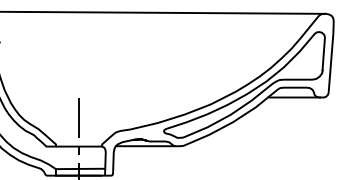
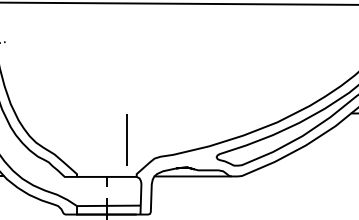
line: (78, 117) -> (125, 139), moved

